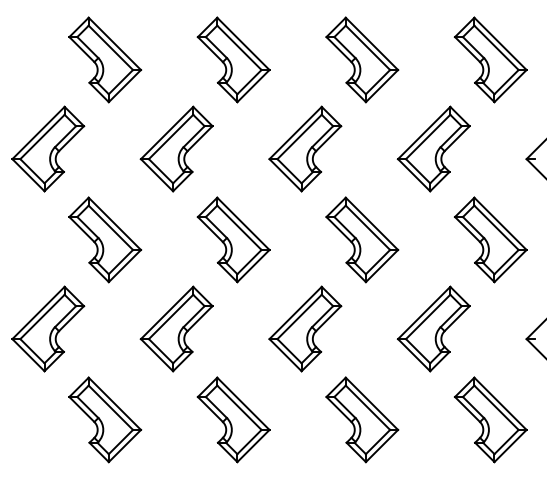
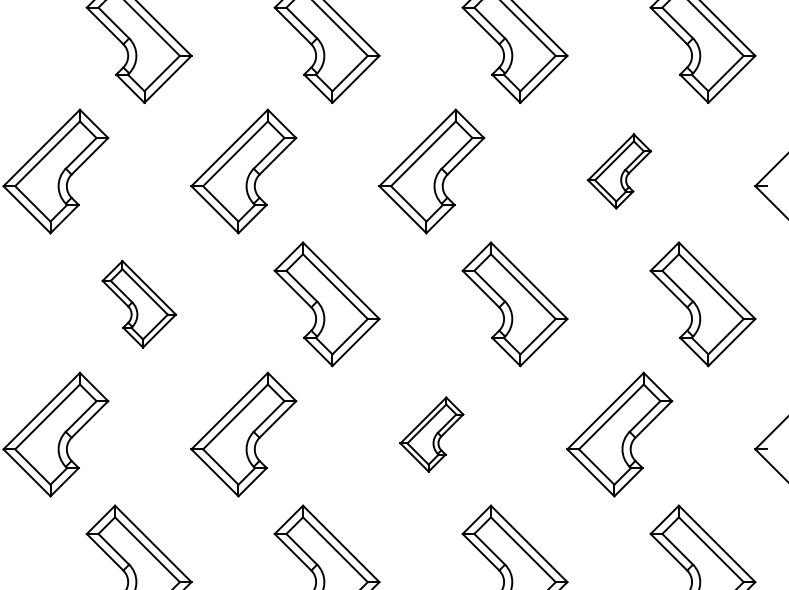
part: (433, 148) -> (619, 170), size x0.6
part: (105, 239) -> (139, 303), size x0.7
part: (305, 328) -> (432, 433), size x0.6

